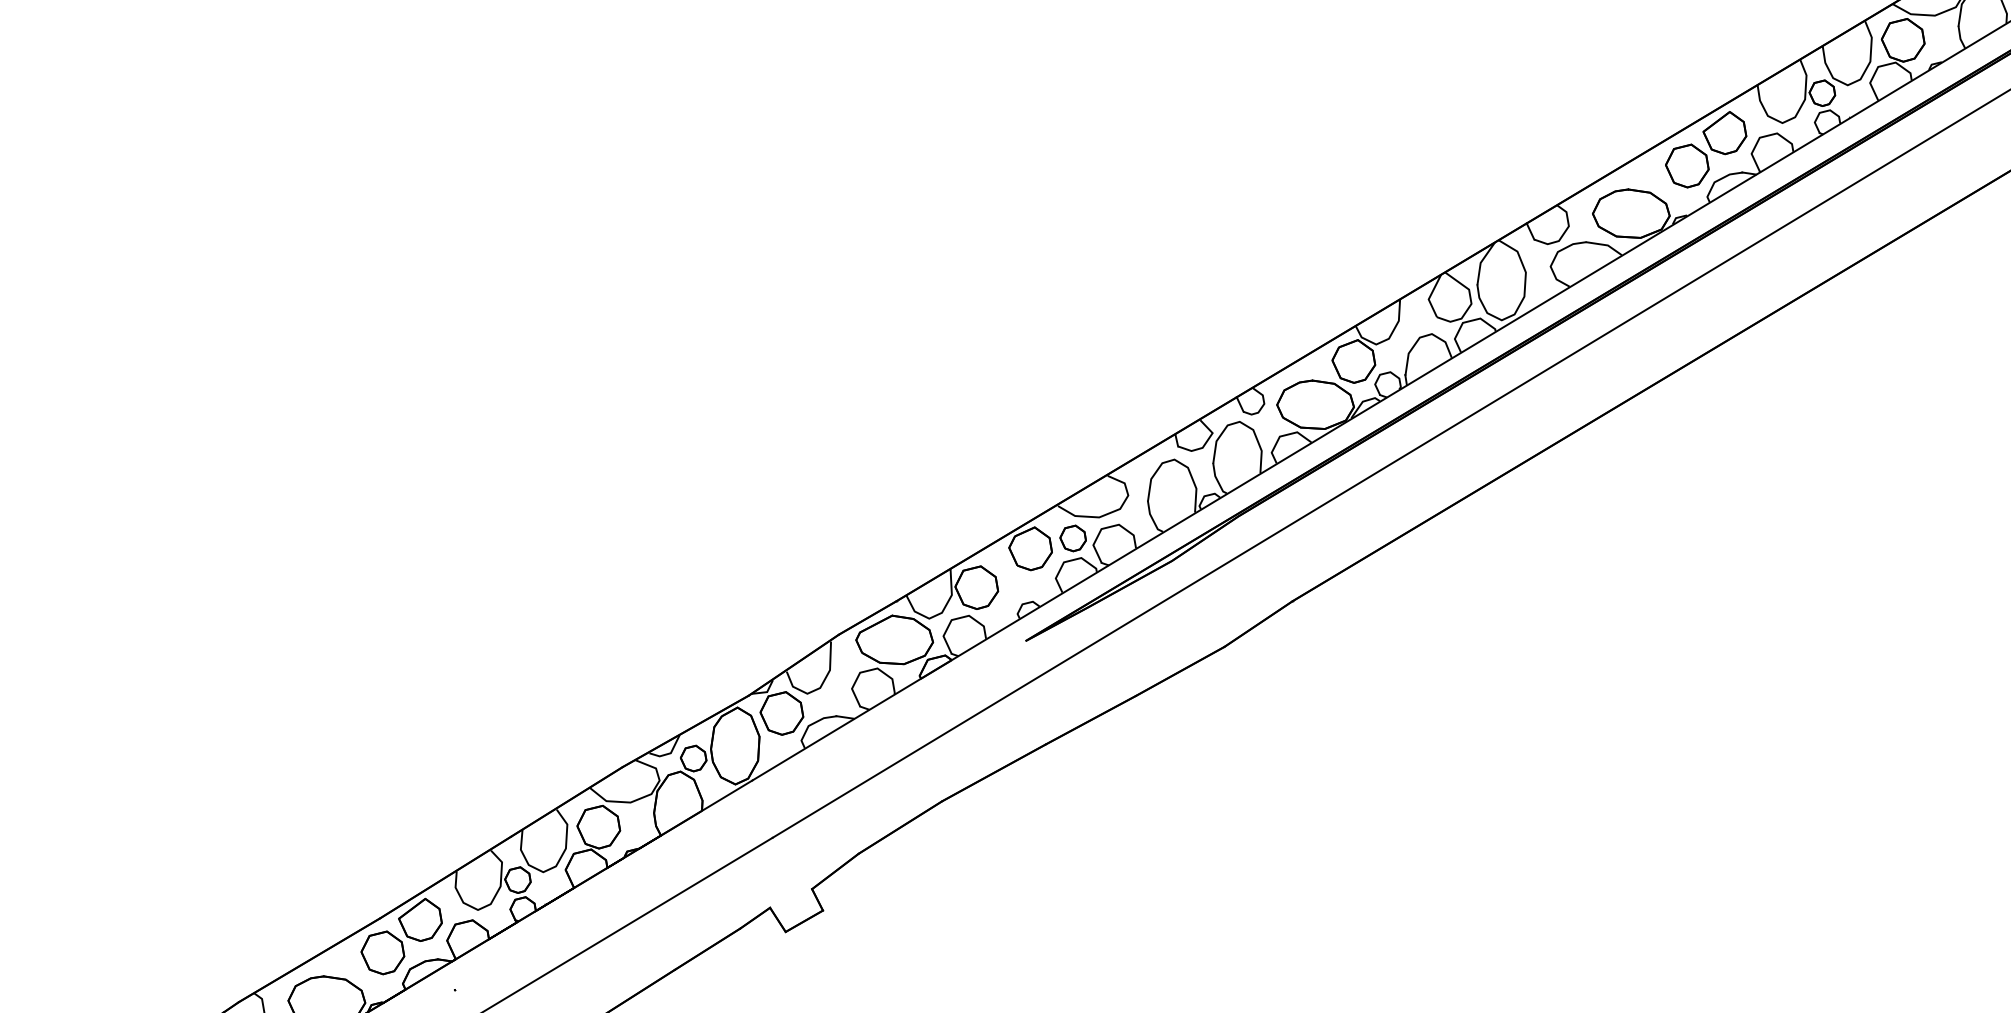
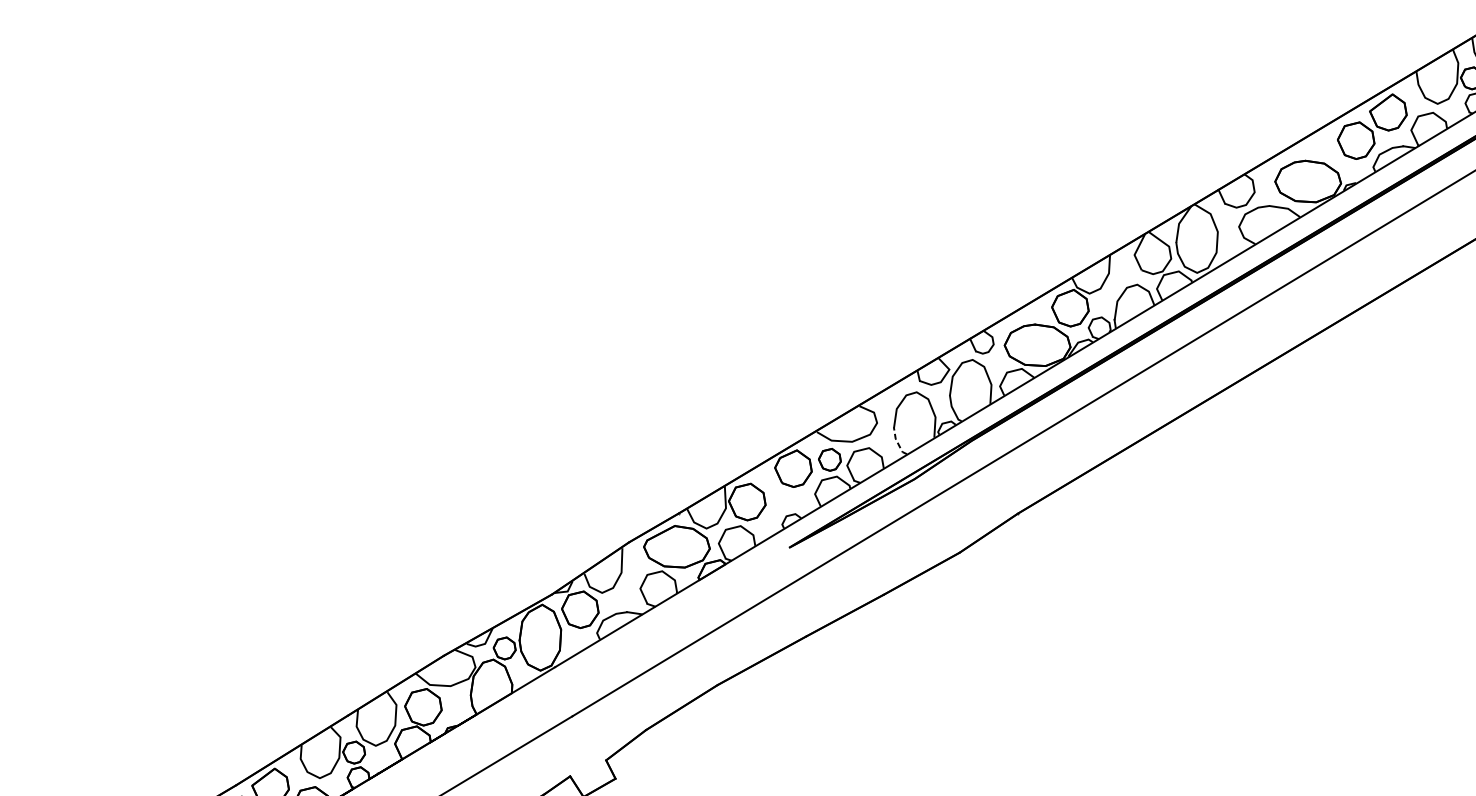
line: (1152, 518) -> (897, 442), solid -> dashed

